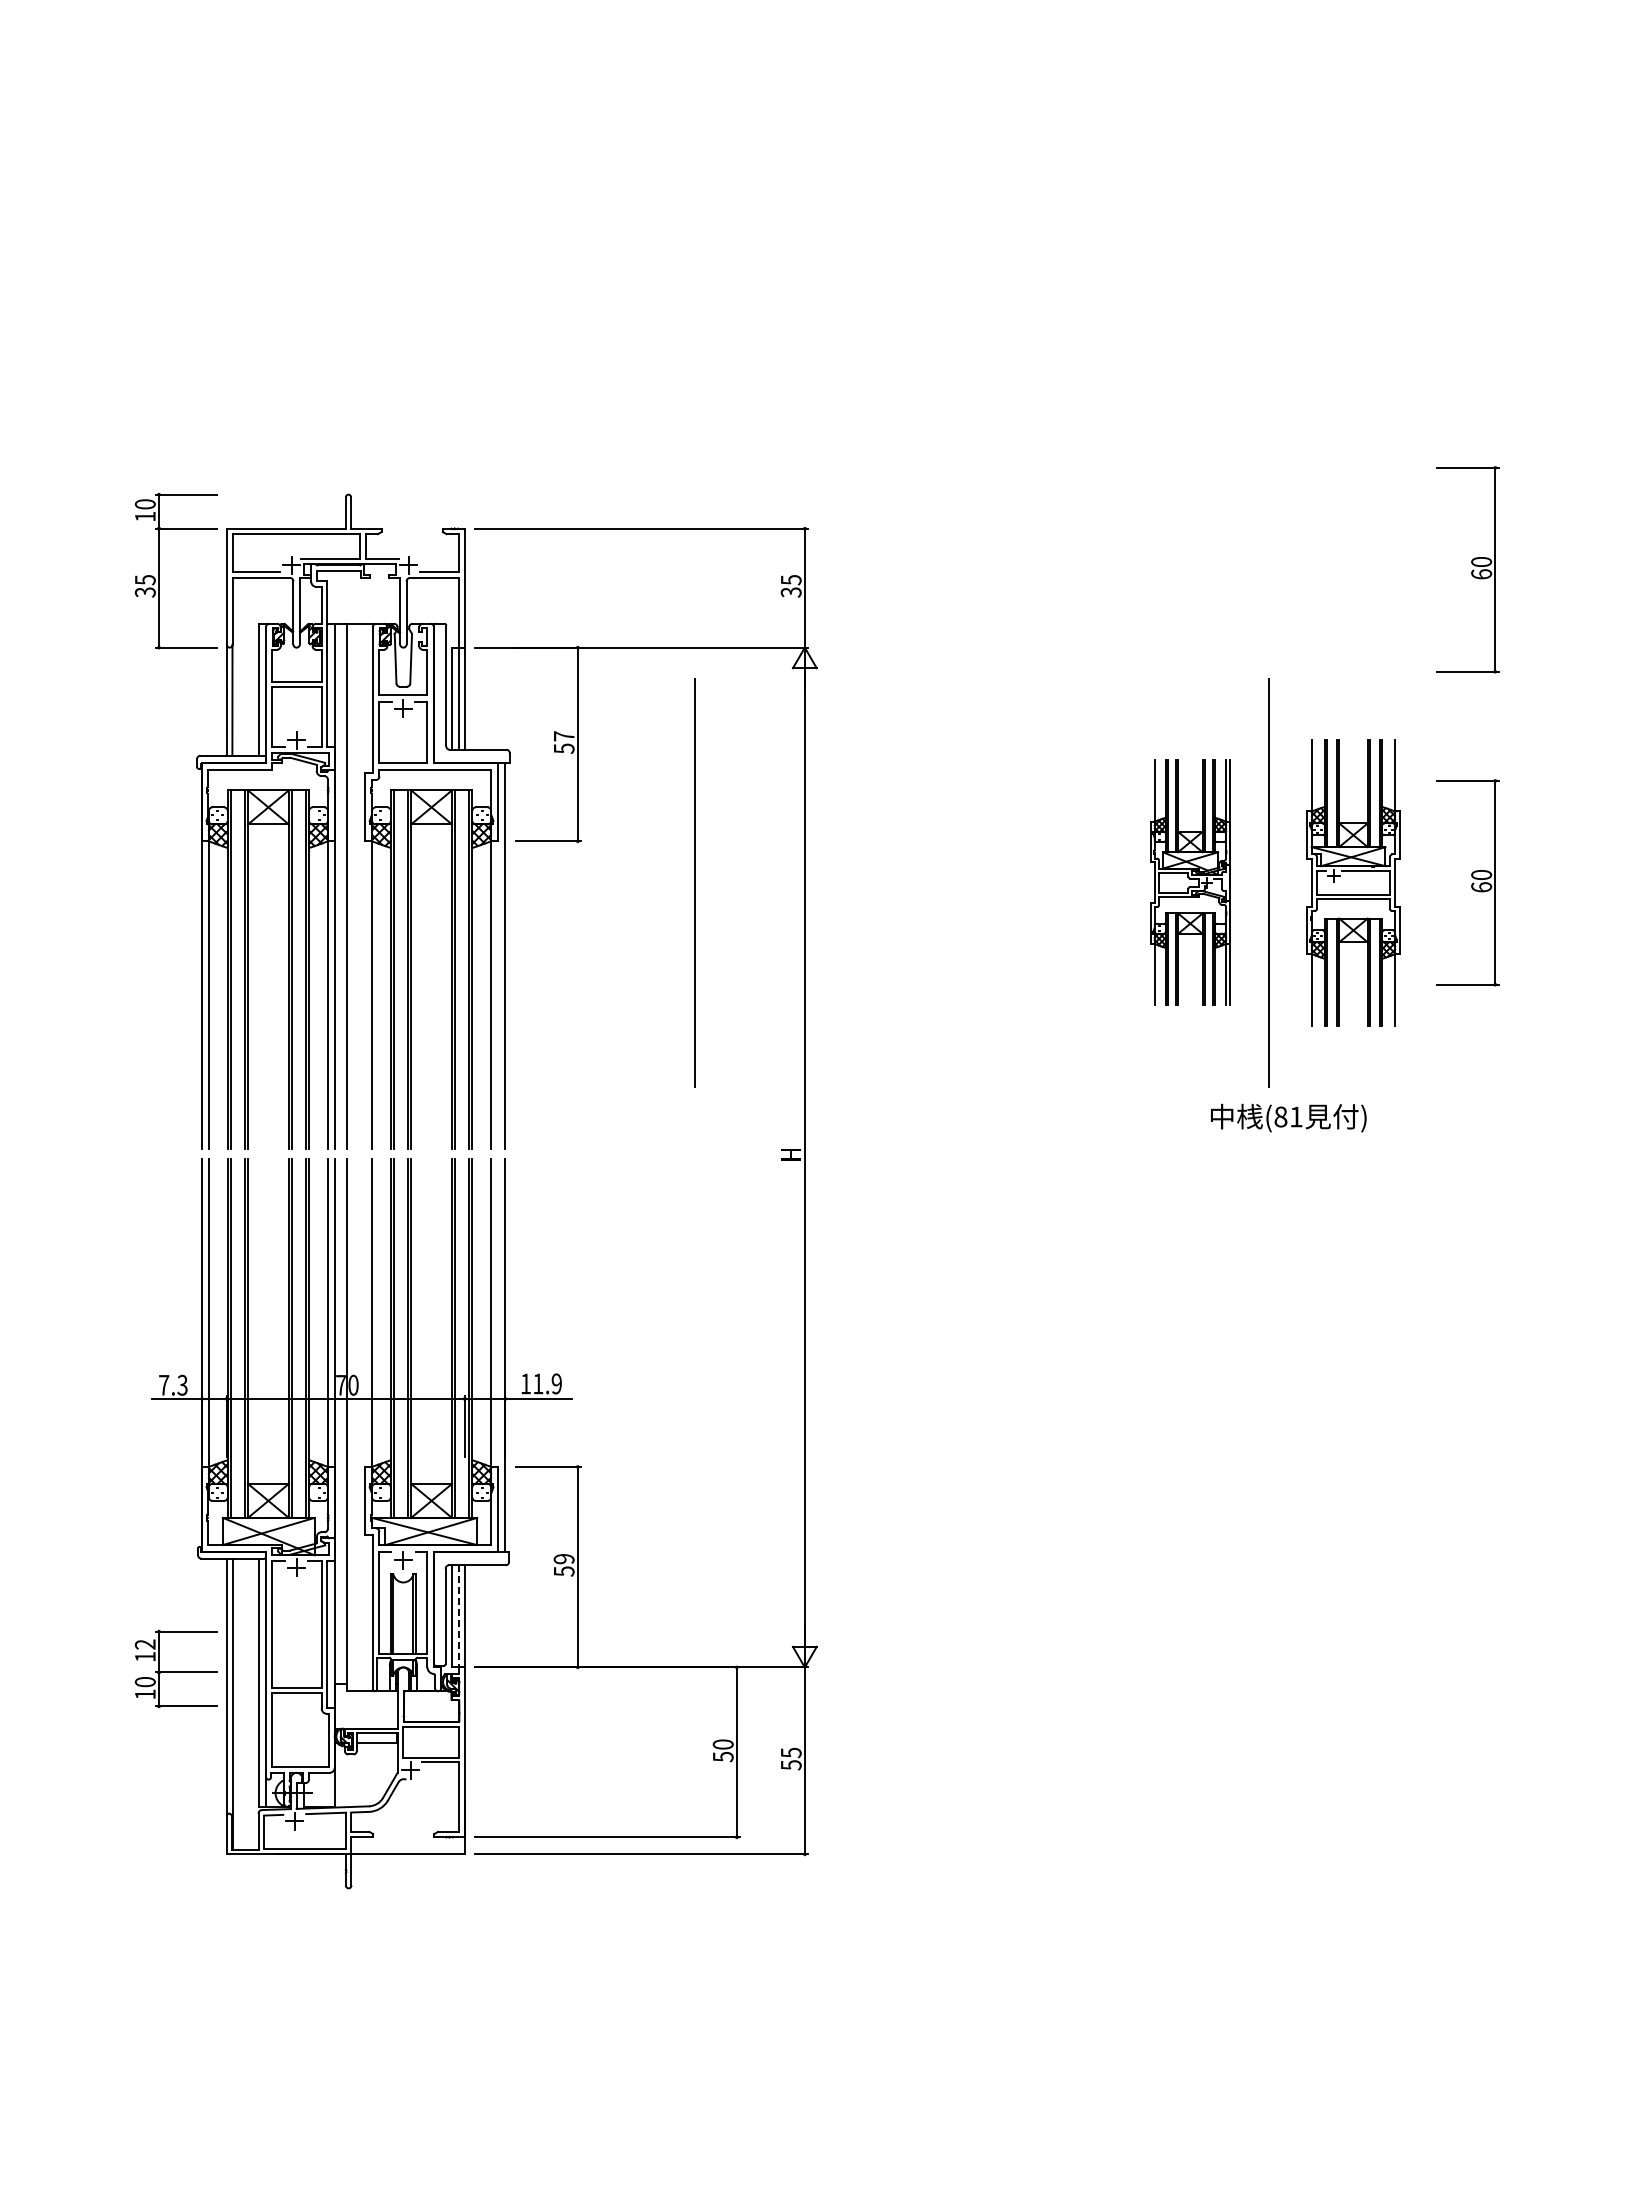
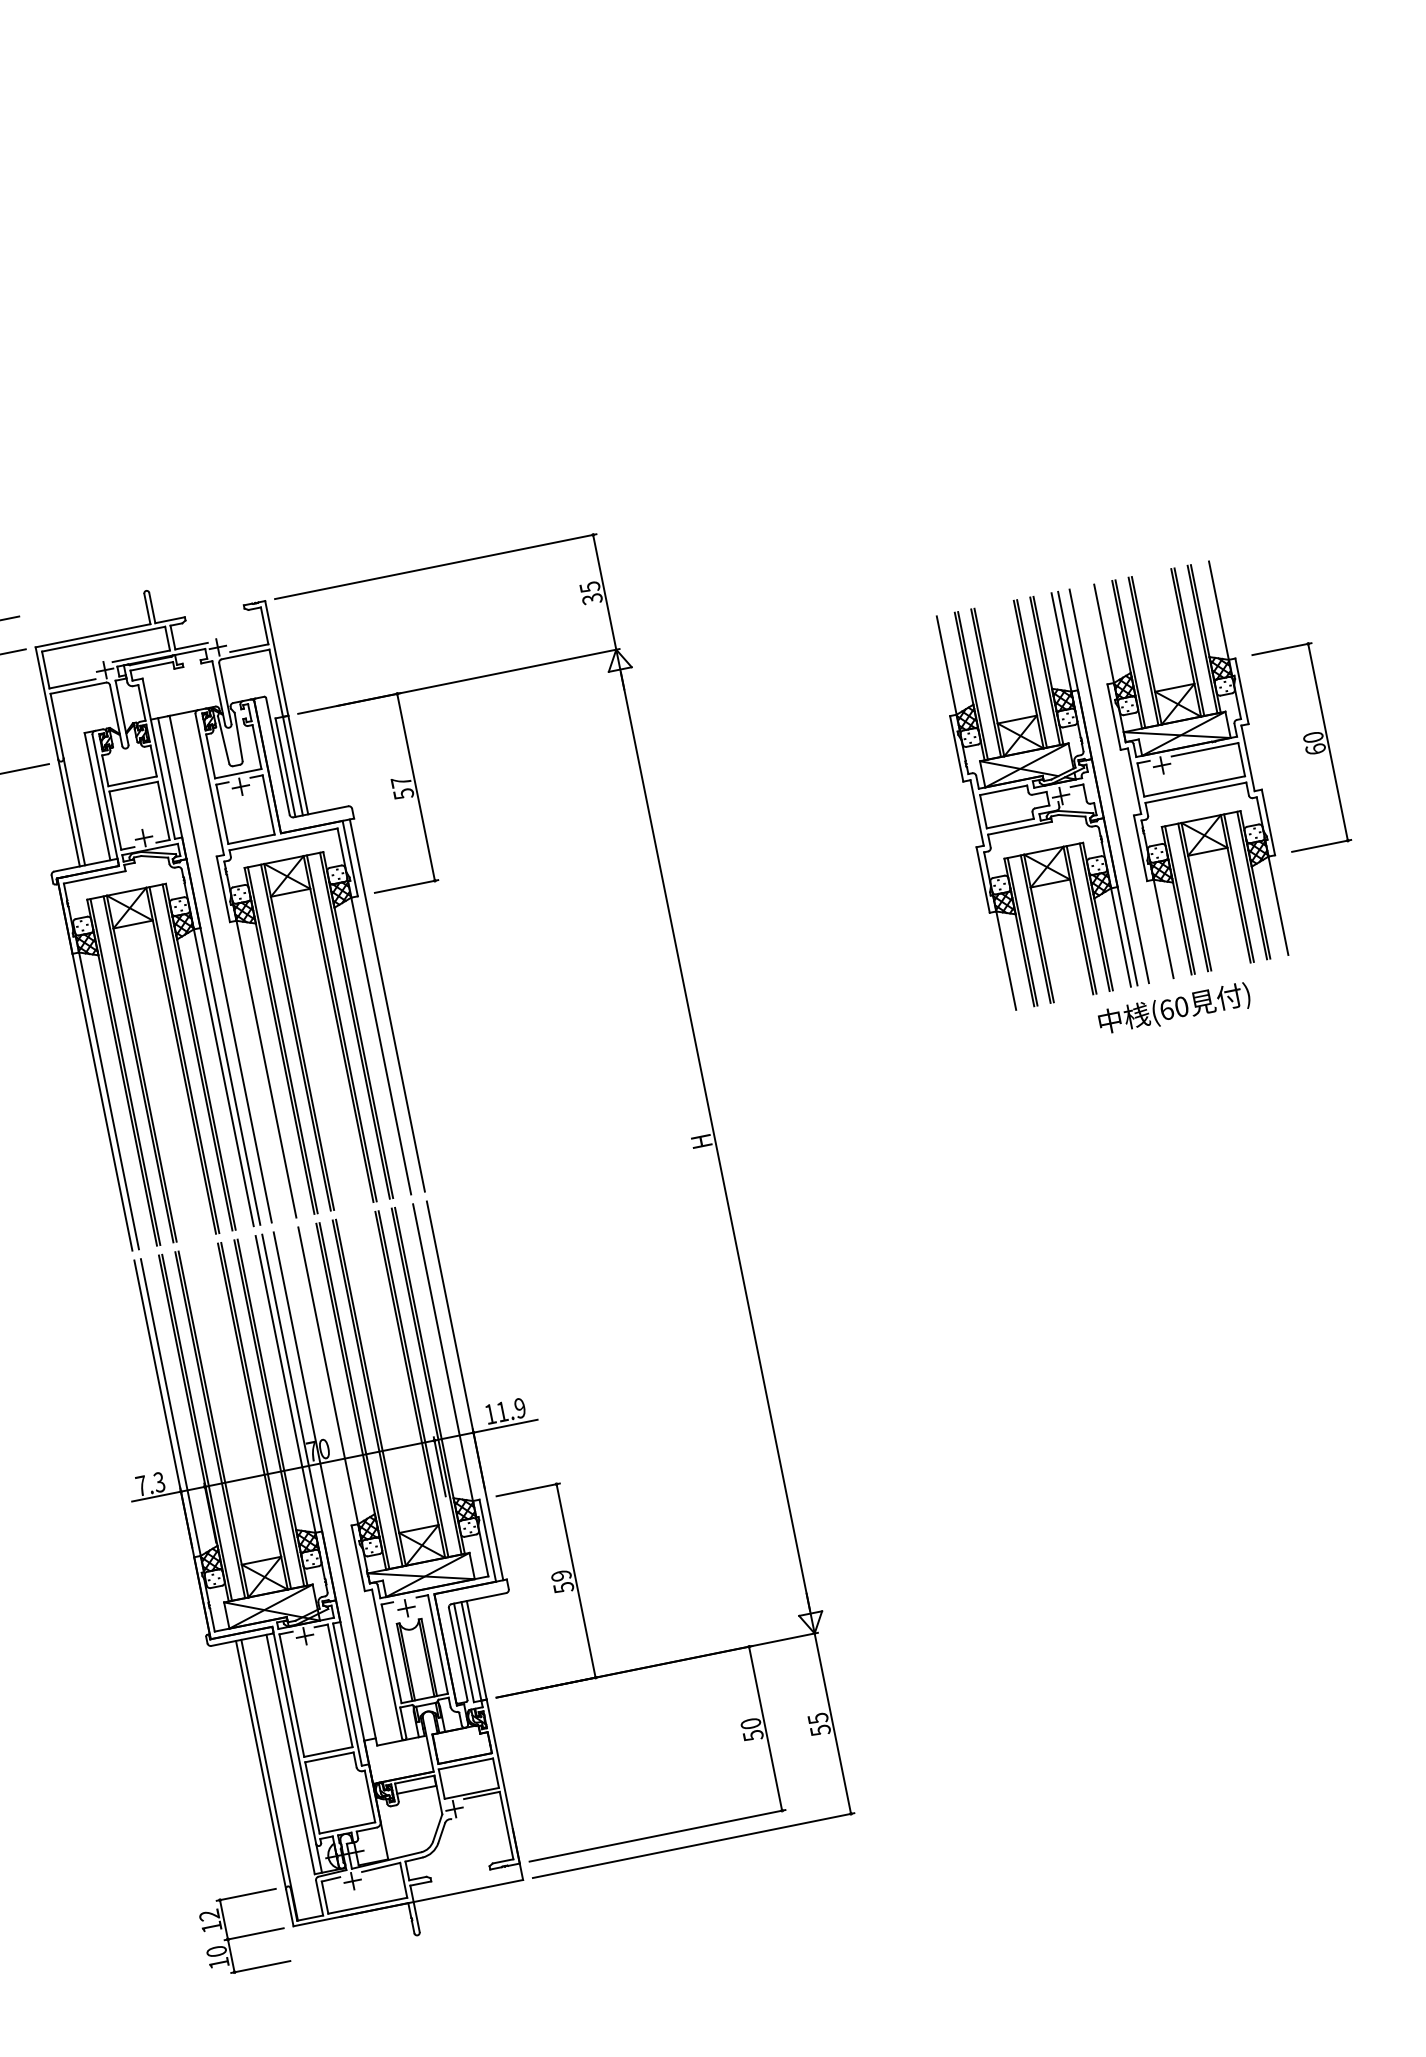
part: (1467, 569) -> (1240, 445), removed
line: (694, 882) -> (555, 897), removed
part: (1190, 882) -> (1033, 801), size x1.67
part: (1353, 882) -> (1191, 769), size x1.43
text: (1288, 1116) -> (1174, 1007), (81 -> (60
line: (459, 1616) -> (471, 1651), dashed -> solid
part: (175, 1668) -> (243, 1932), moved

